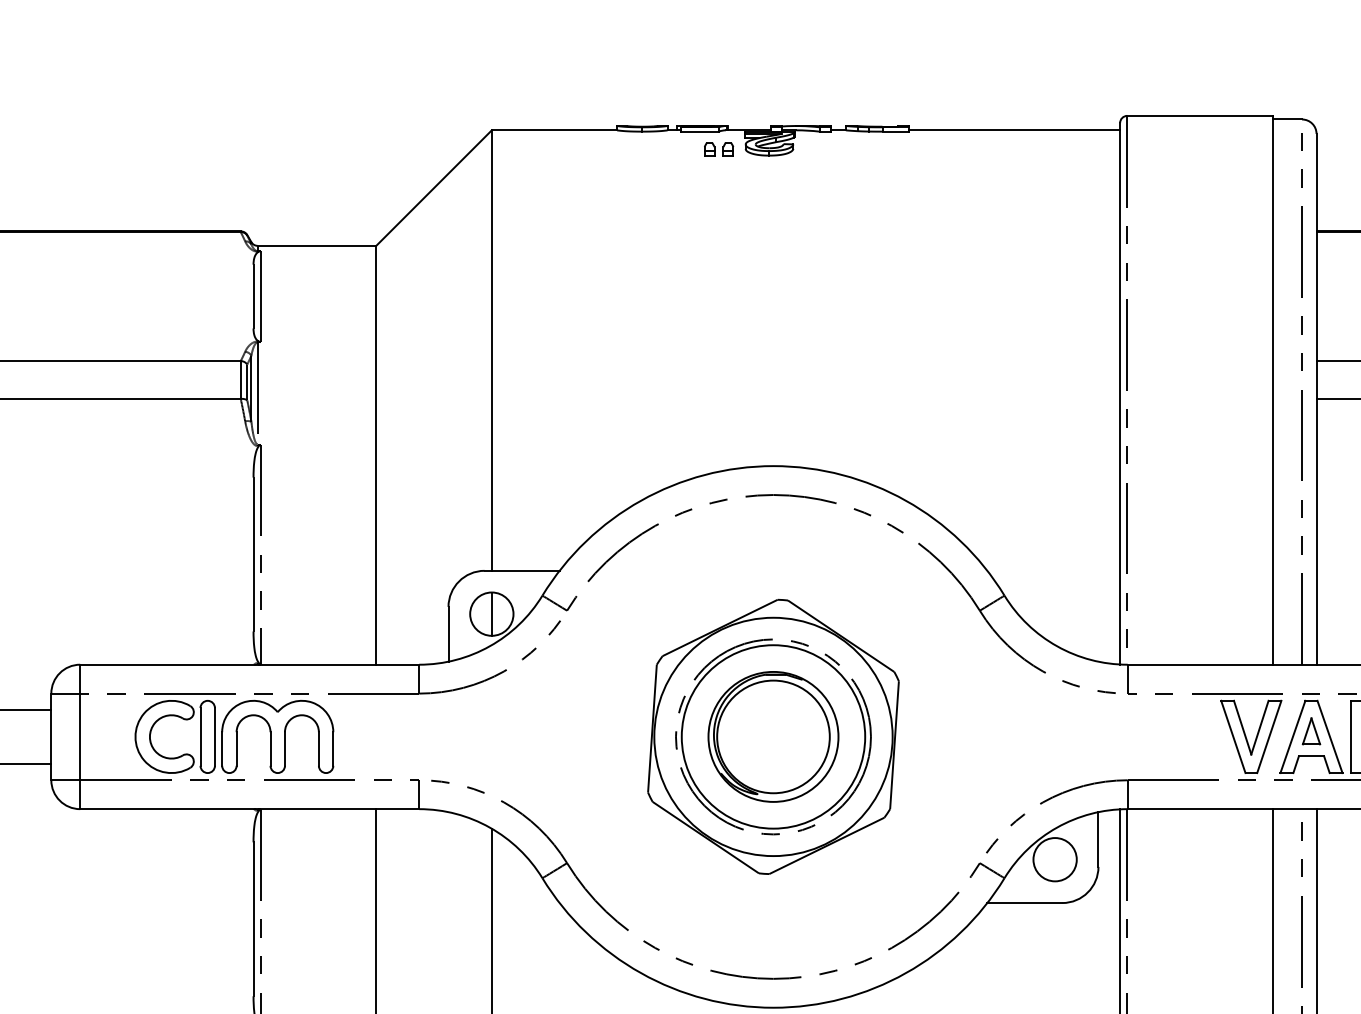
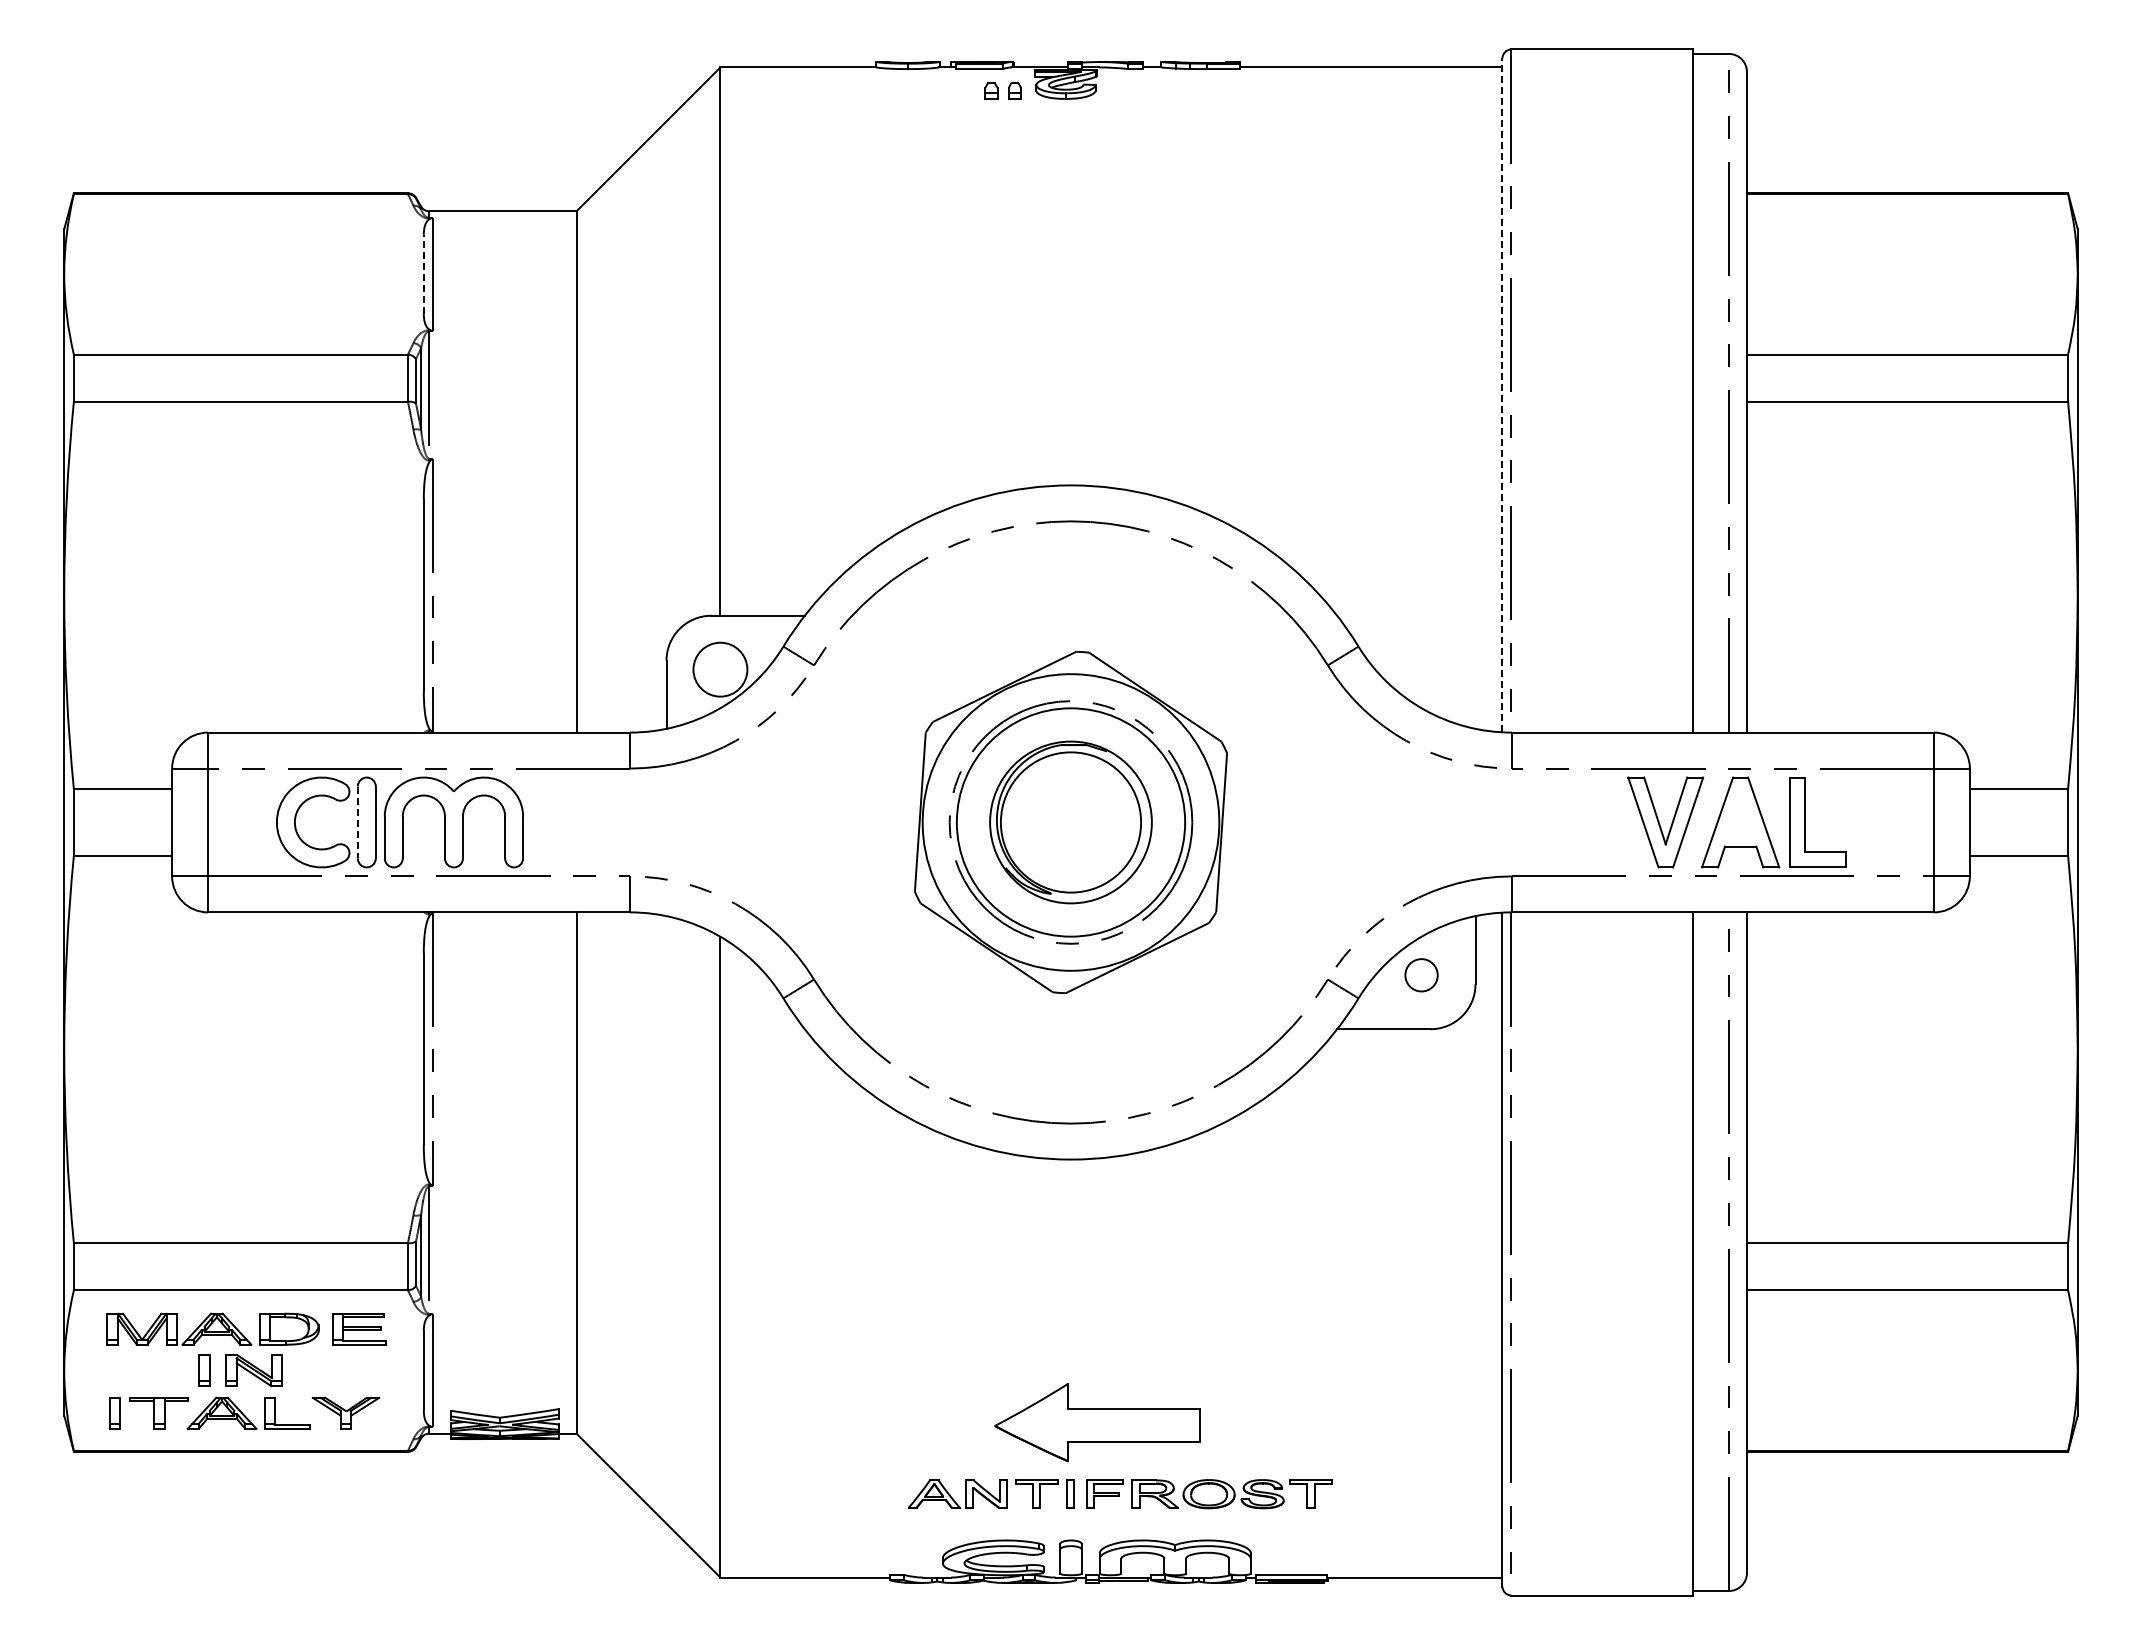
line: (253, 296) -> (423, 274), solid -> dashed
line: (1120, 393) -> (1502, 395), solid -> dashed
line: (491, 614) -> (720, 669), removed
part: (1311, 731) -> (1740, 815), removed
line: (200, 736) -> (357, 822), solid -> dashed
circle: (1055, 859) -> (1421, 975), size x0.6

